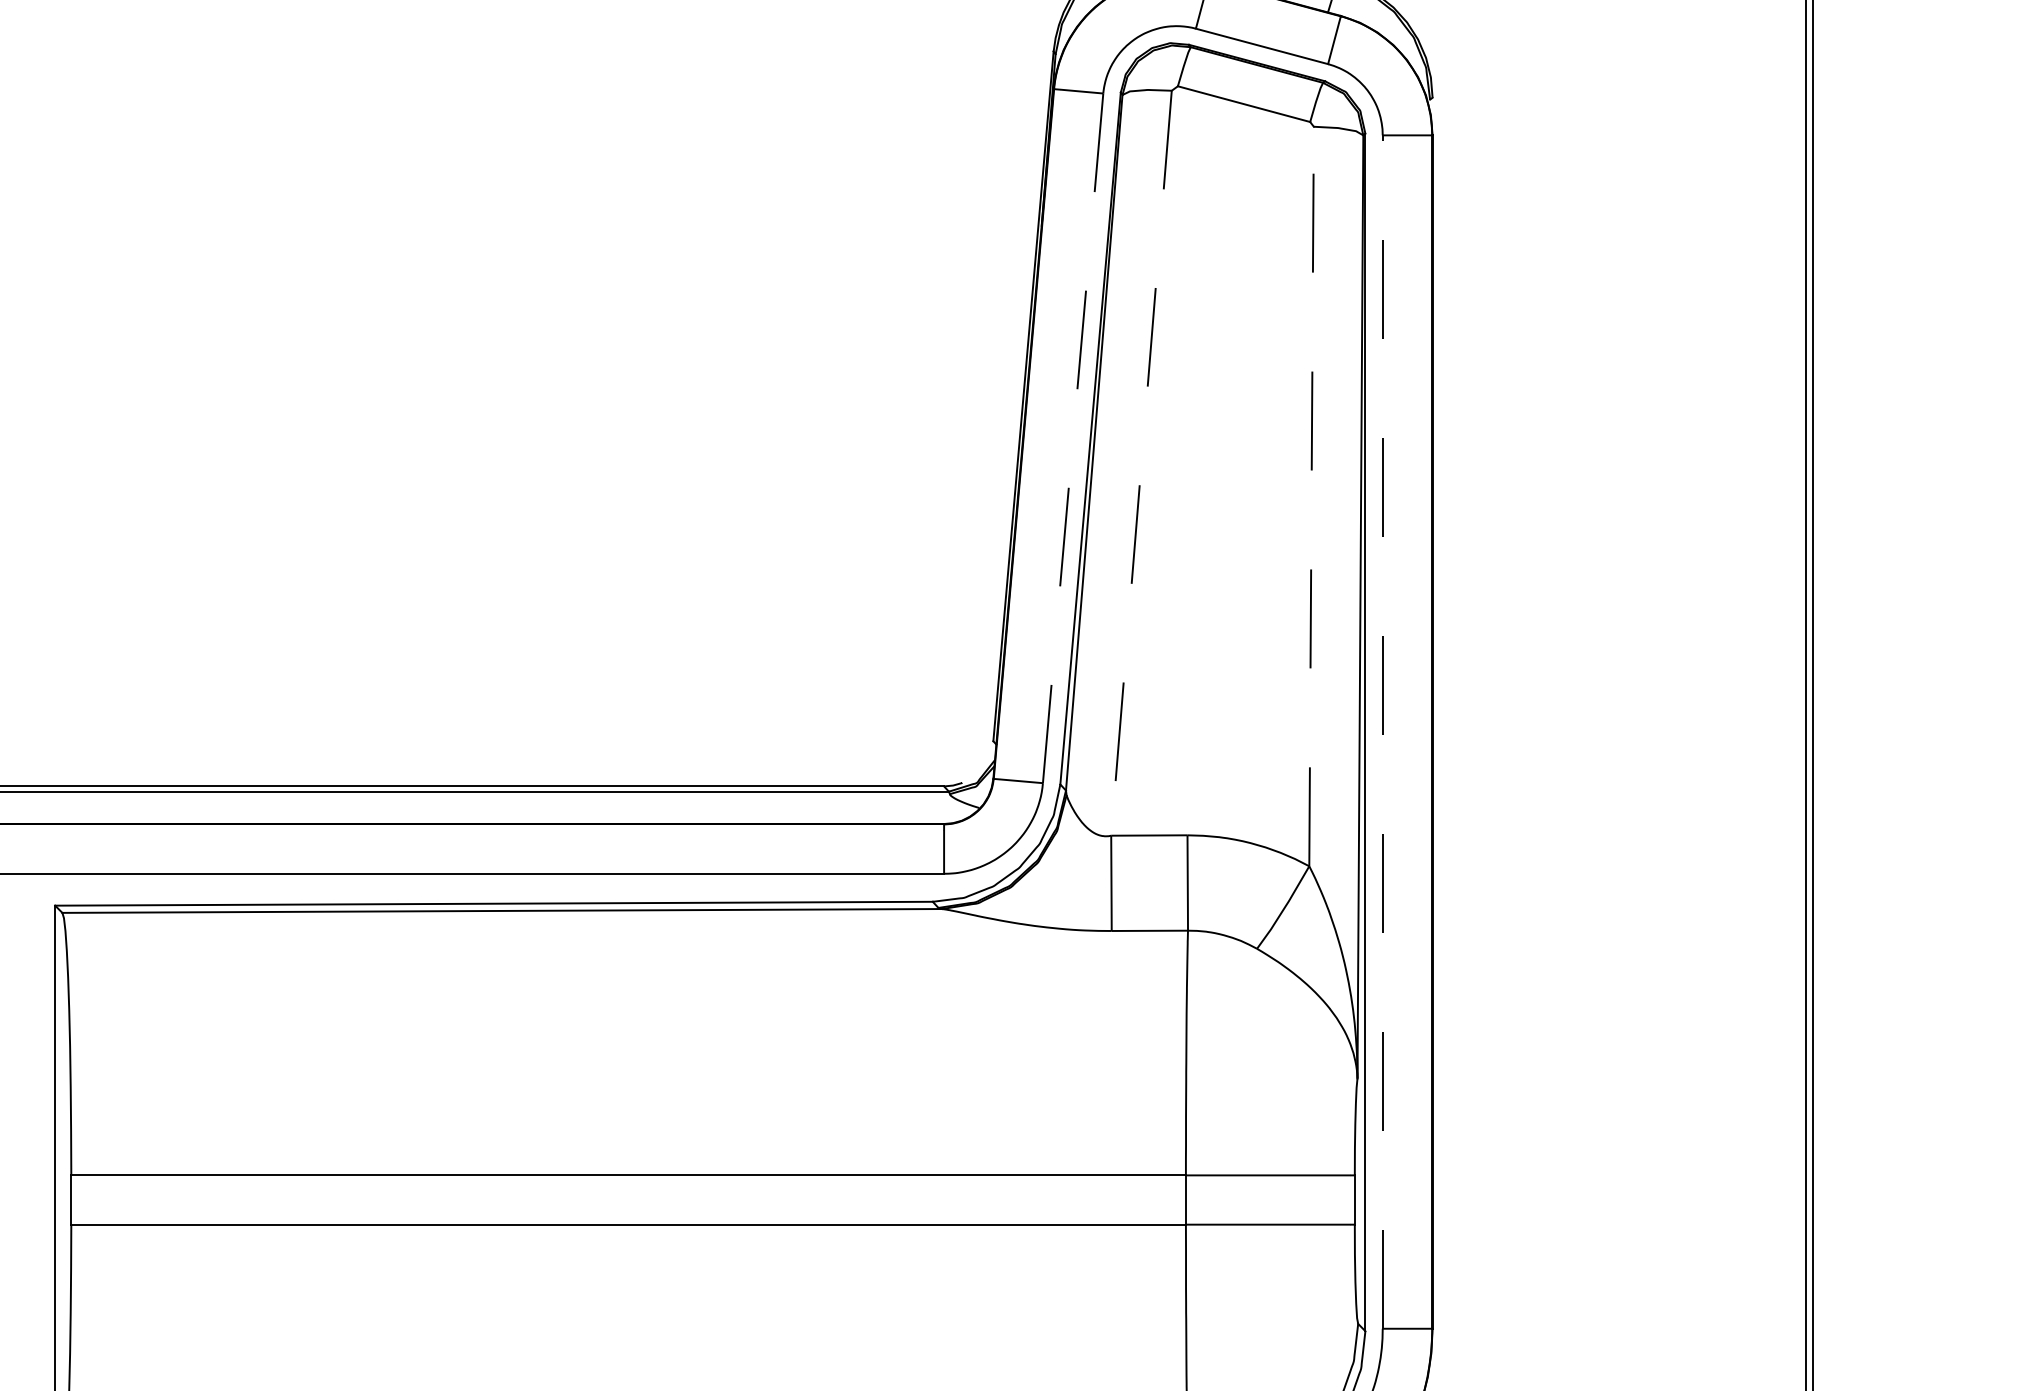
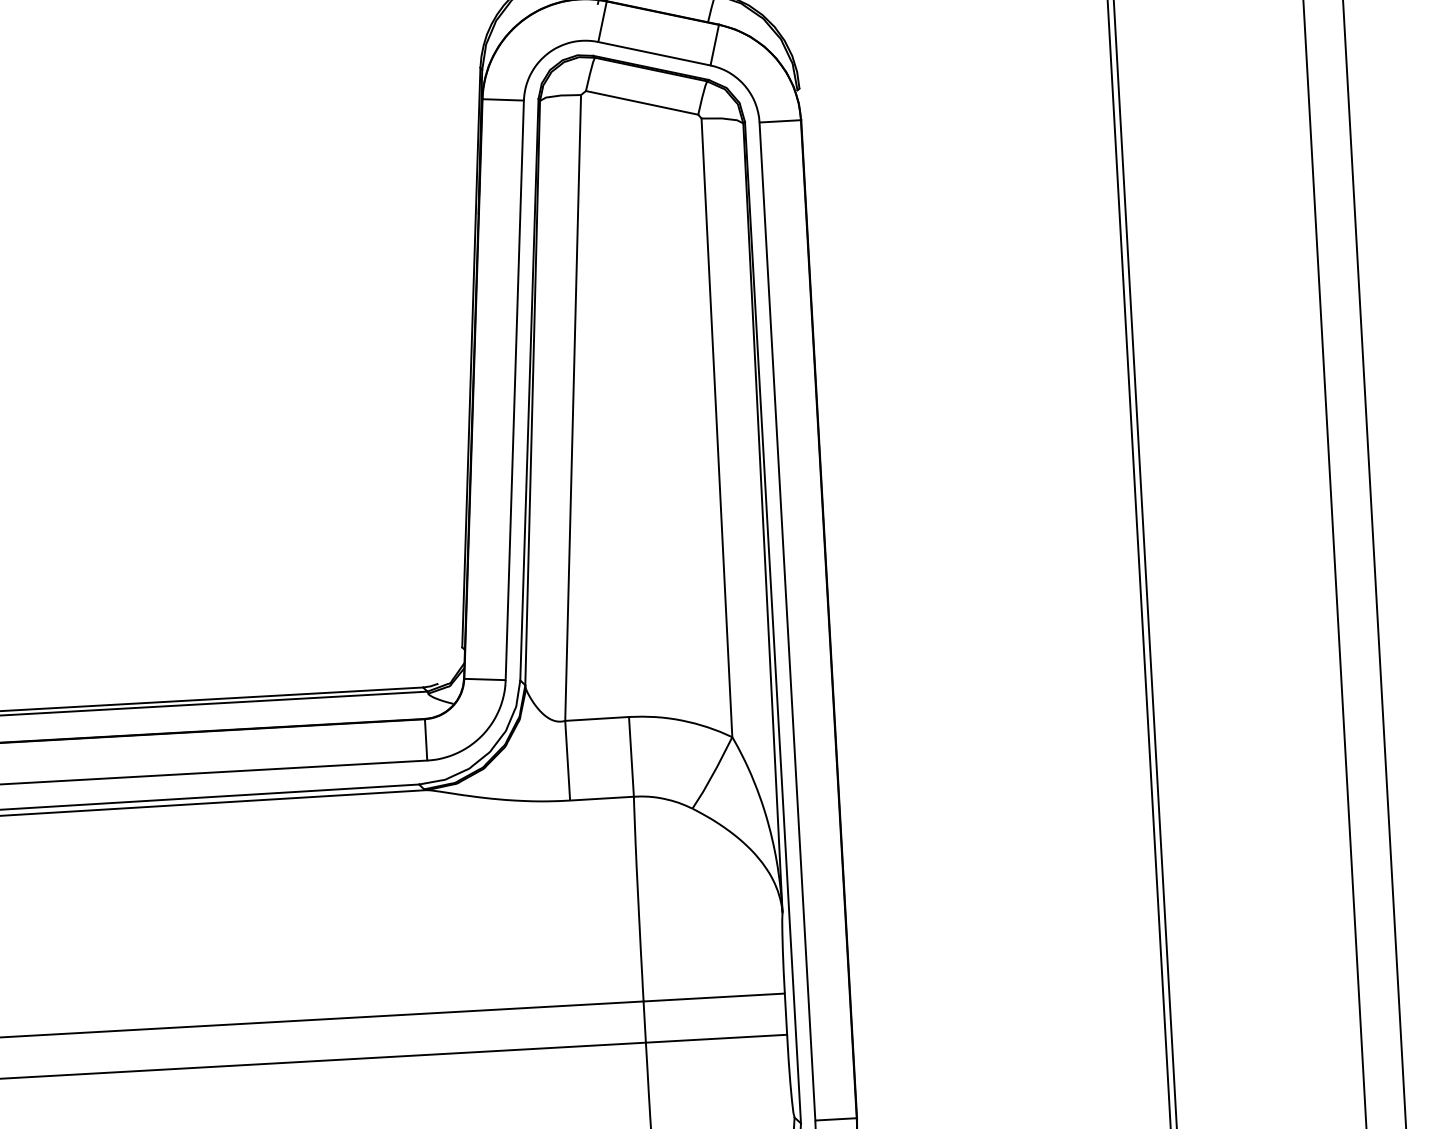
line: (1073, 438) -> (515, 390), dashed -> solid
line: (1141, 463) -> (573, 408), dashed -> solid
line: (1311, 496) -> (716, 427), dashed -> solid
line: (1382, 732) -> (787, 621), dashed -> solid

